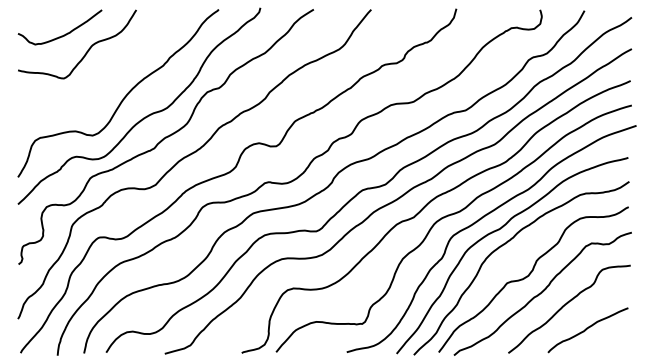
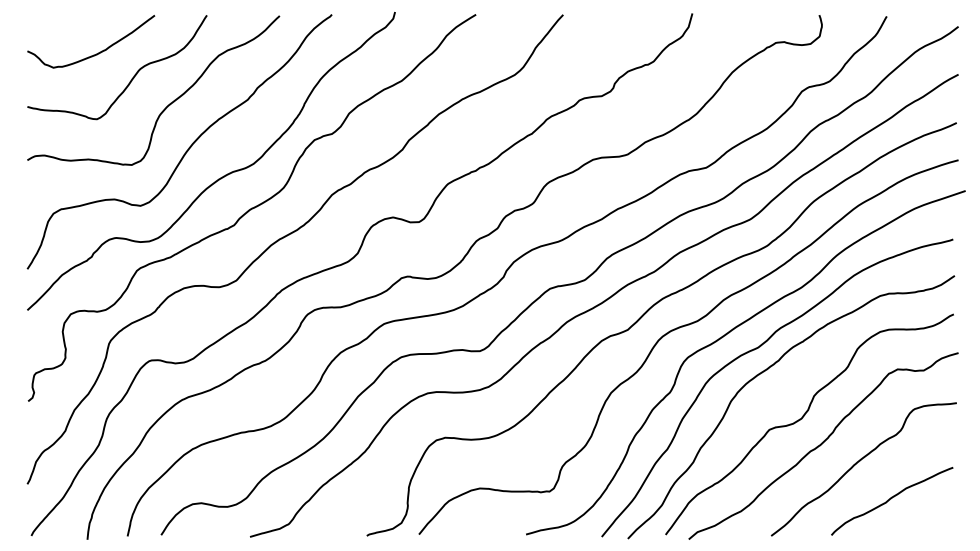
curve: (110, 68) -> (167, 104), added

